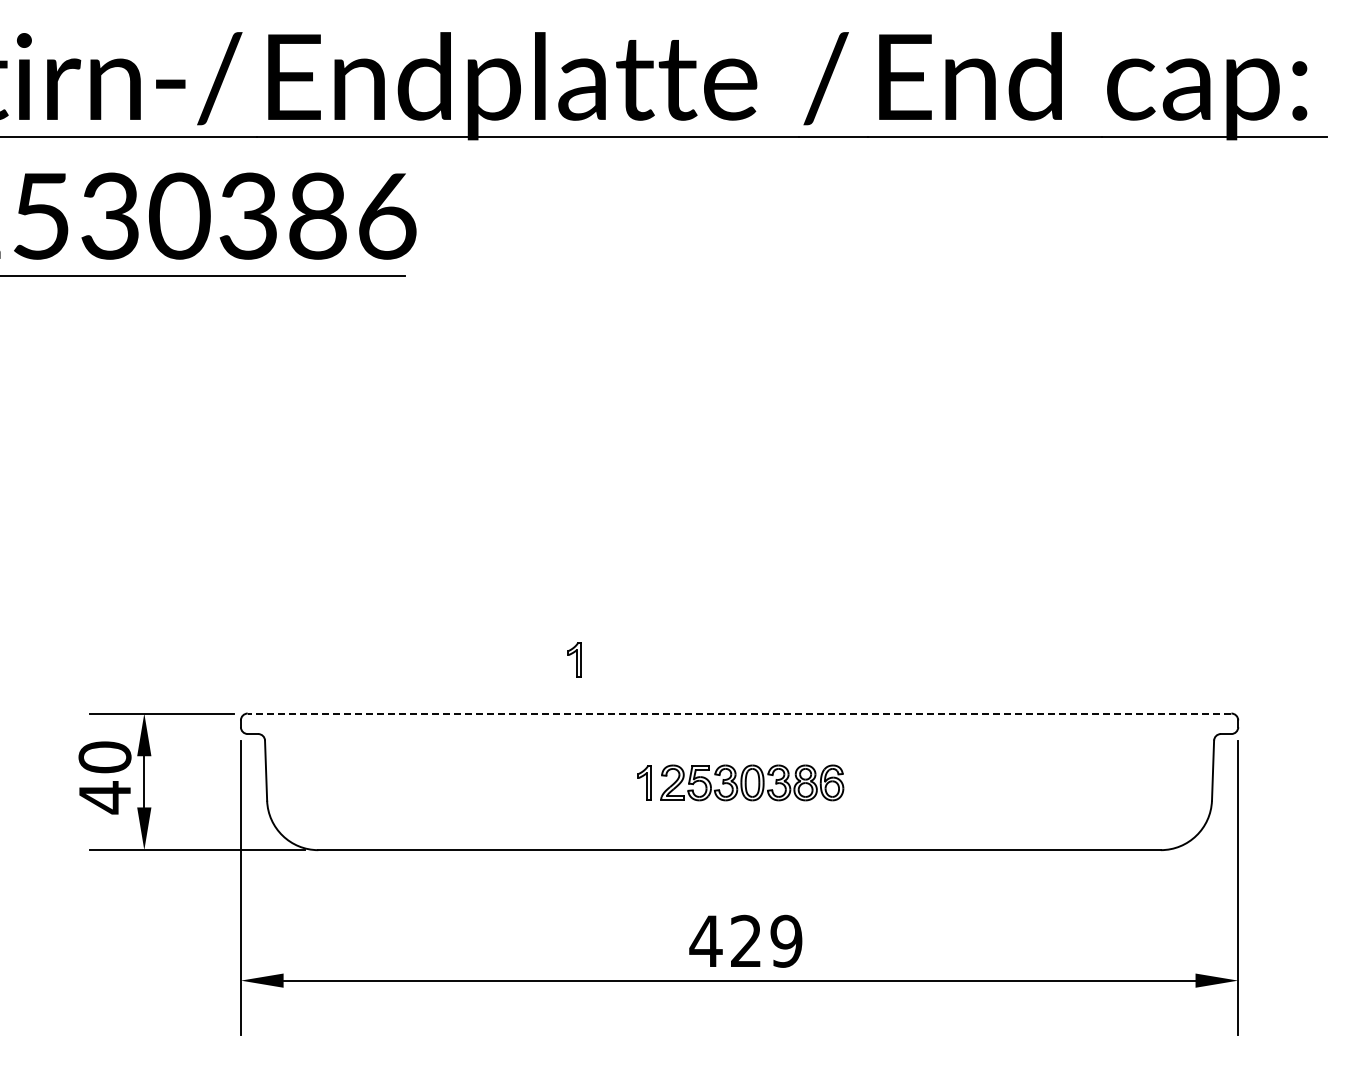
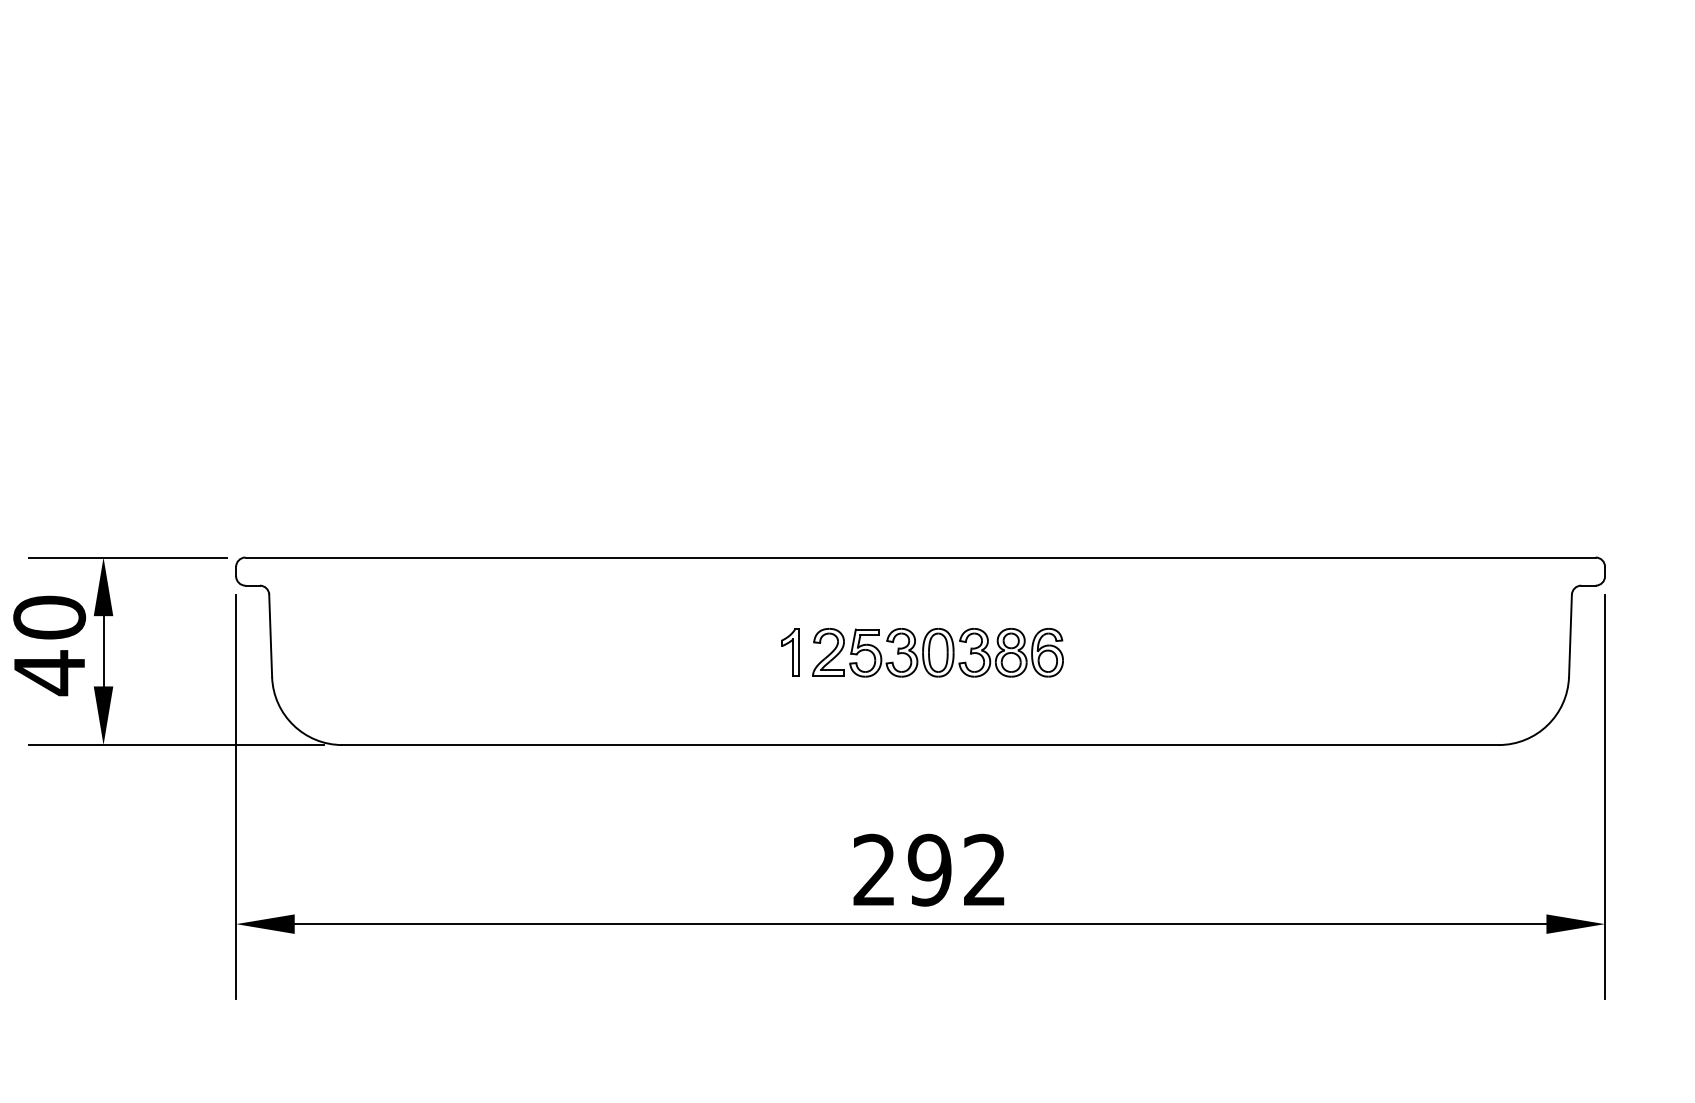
part: (574, 659) -> (694, 483), removed
line: (739, 713) -> (920, 557), dashed -> solid
text: (745, 940) -> (928, 869), 429 -> 292

